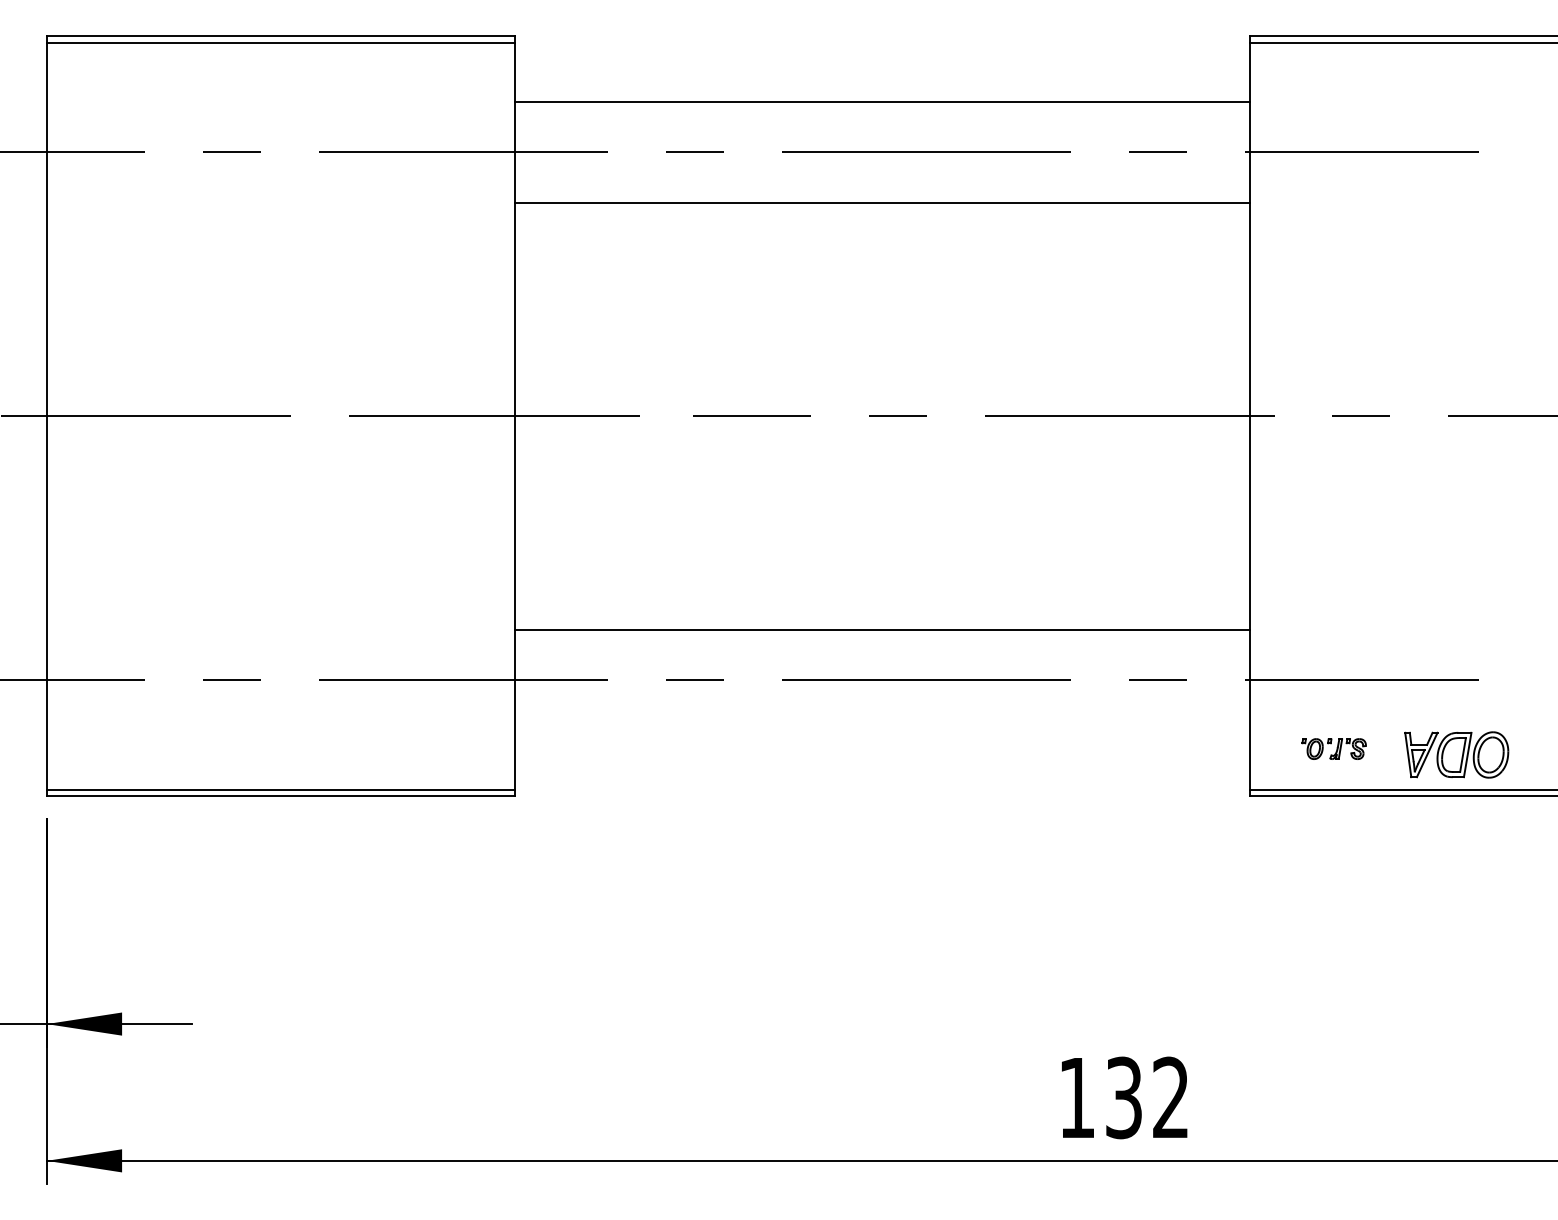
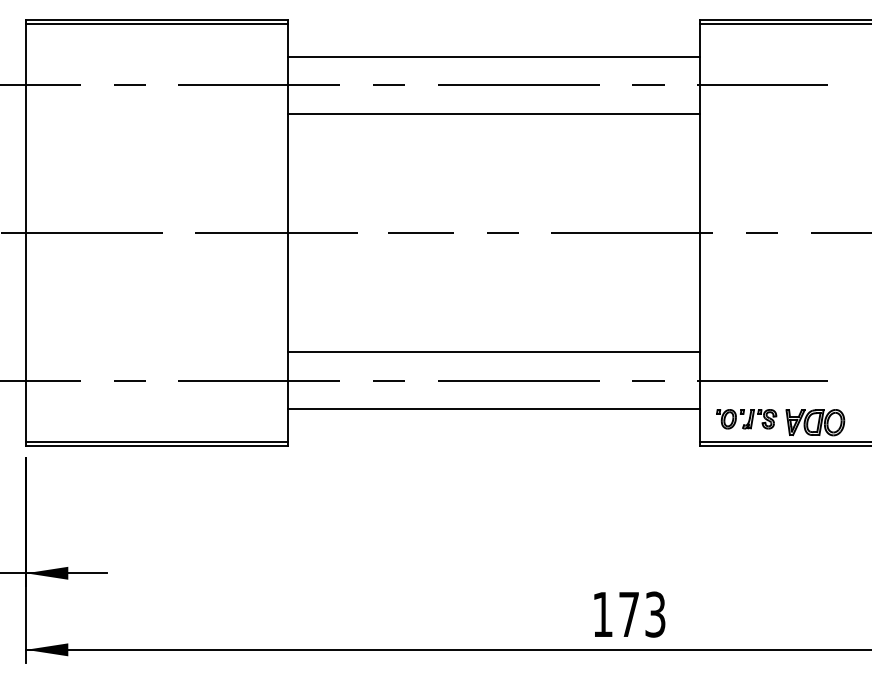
line: (881, 731) -> (493, 409), added
part: (1333, 749) -> (746, 419), size x1.67
text: (1147, 1097) -> (642, 614), 132 -> 173

